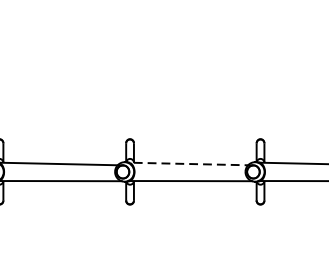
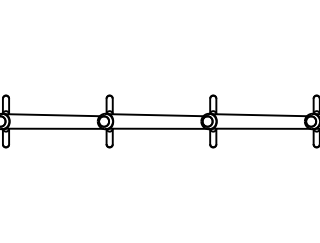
line: (190, 164) -> (157, 115), dashed -> solid

